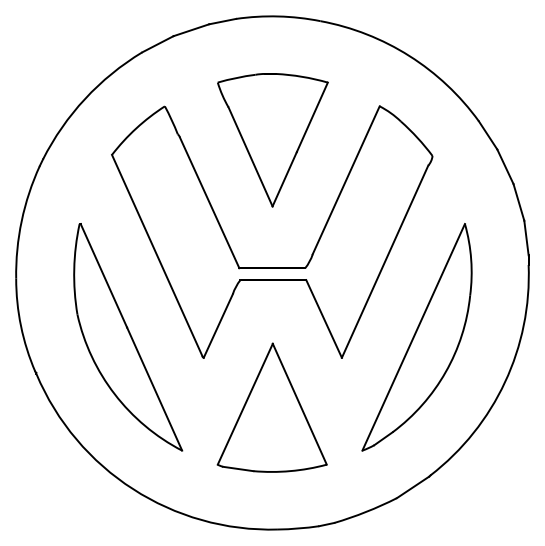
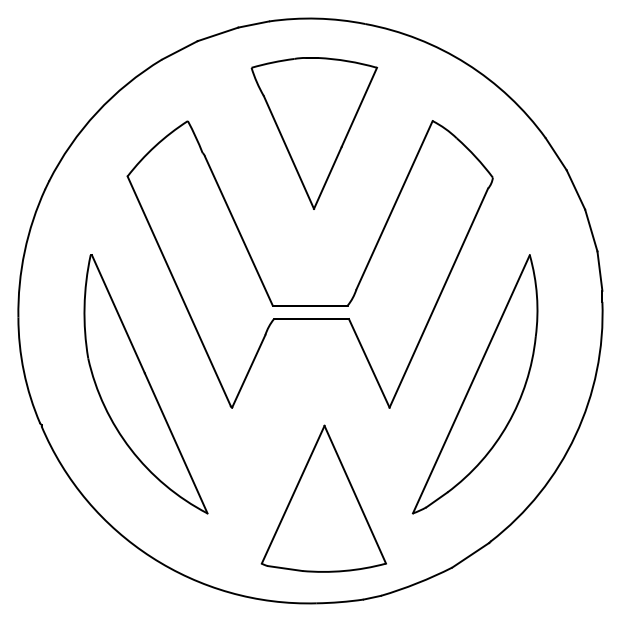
part: (272, 140) -> (313, 133), moved
part: (271, 407) -> (323, 498), moved

